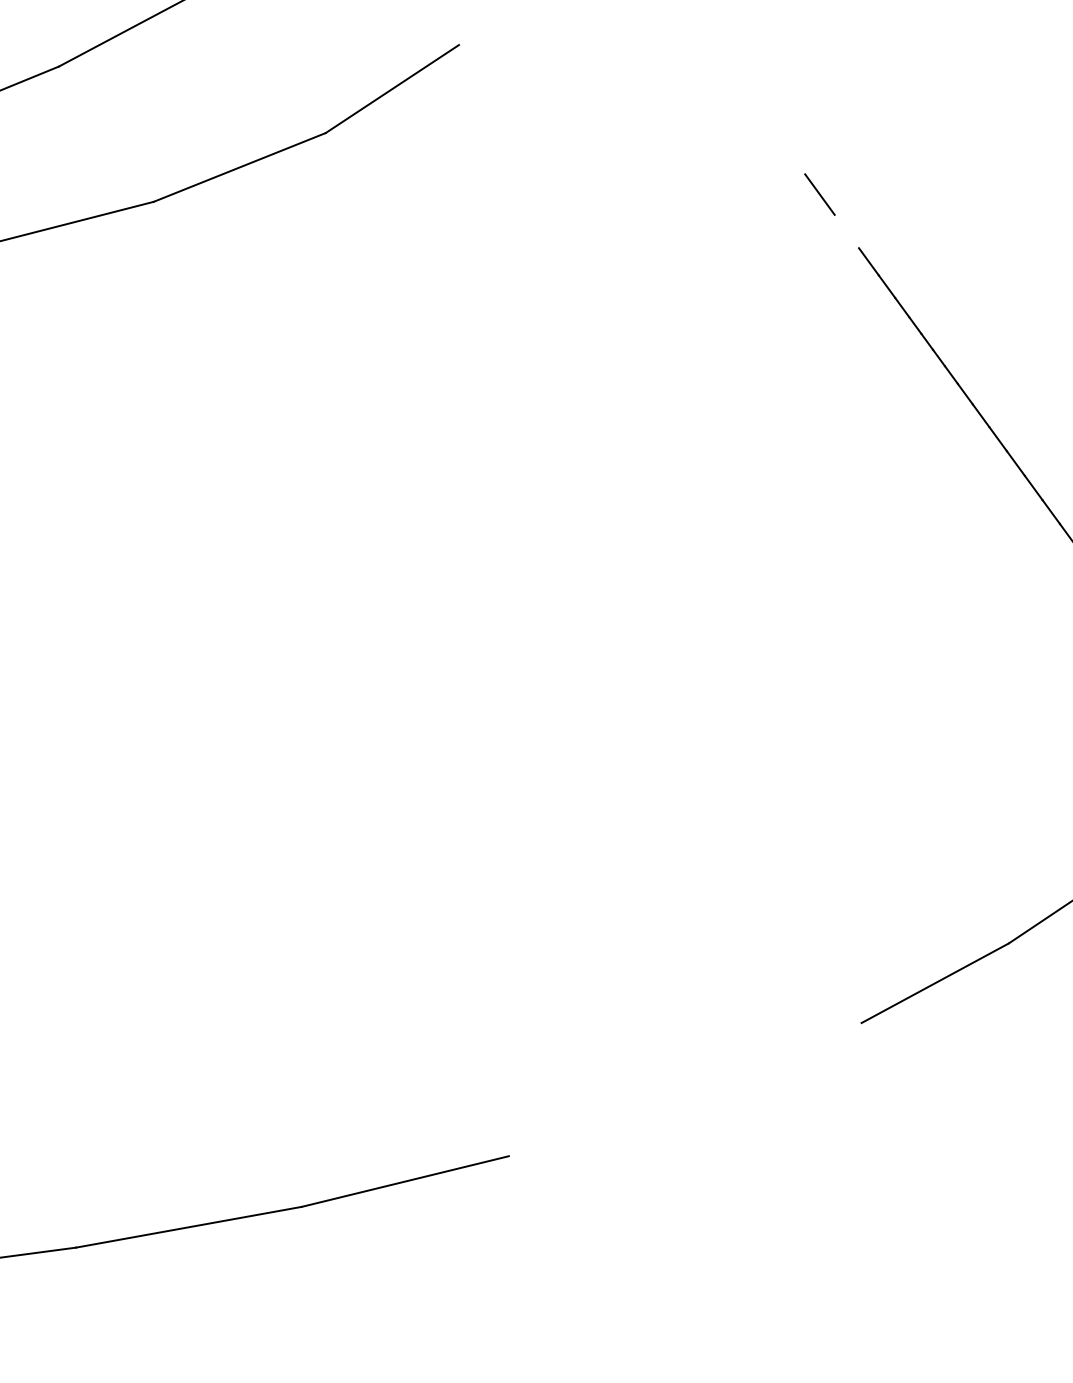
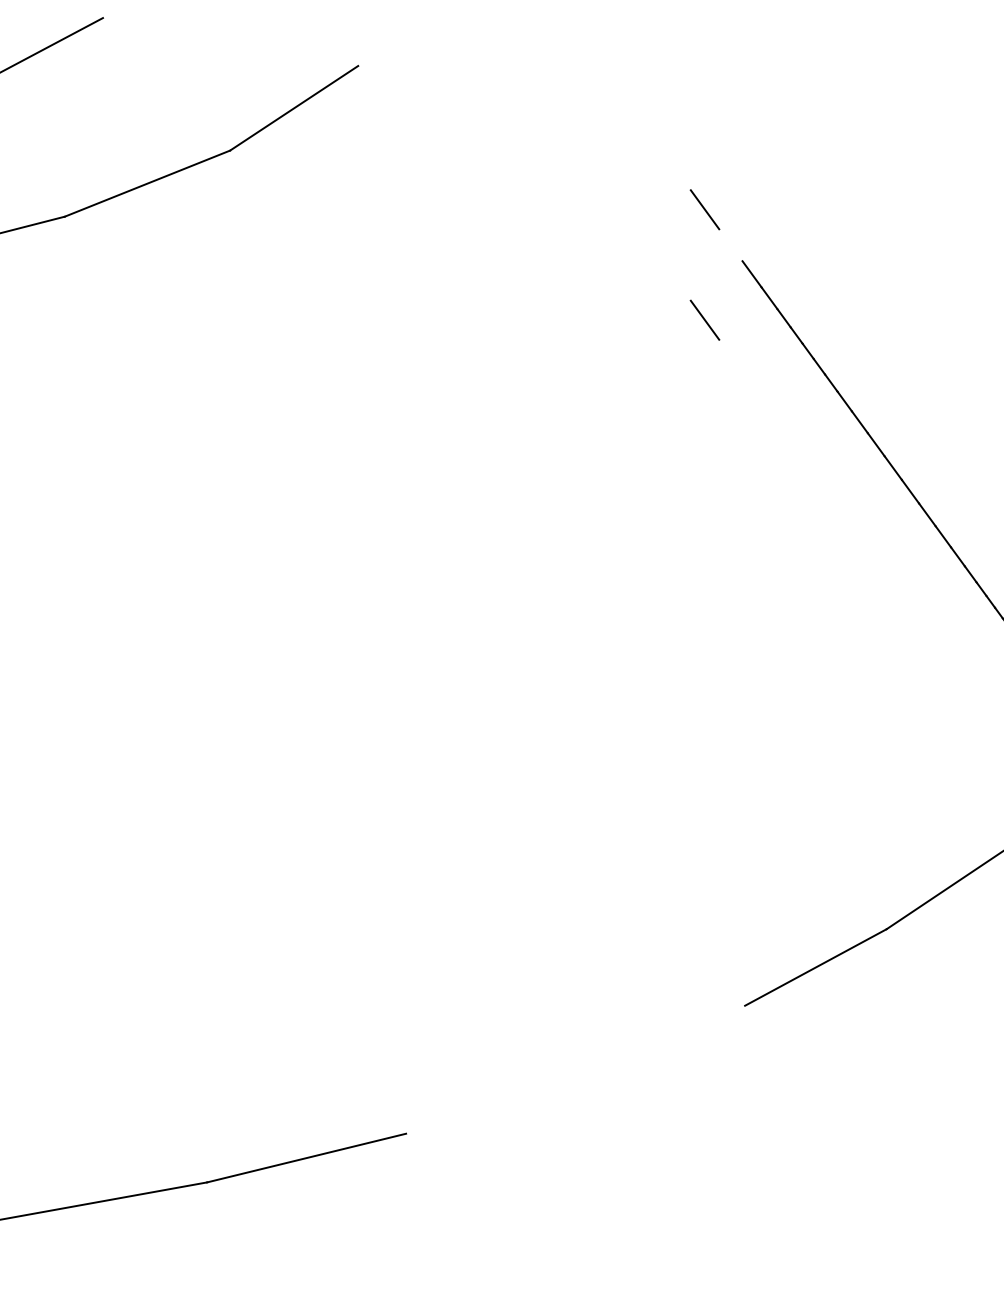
line: (819, 309) -> (704, 320), added

